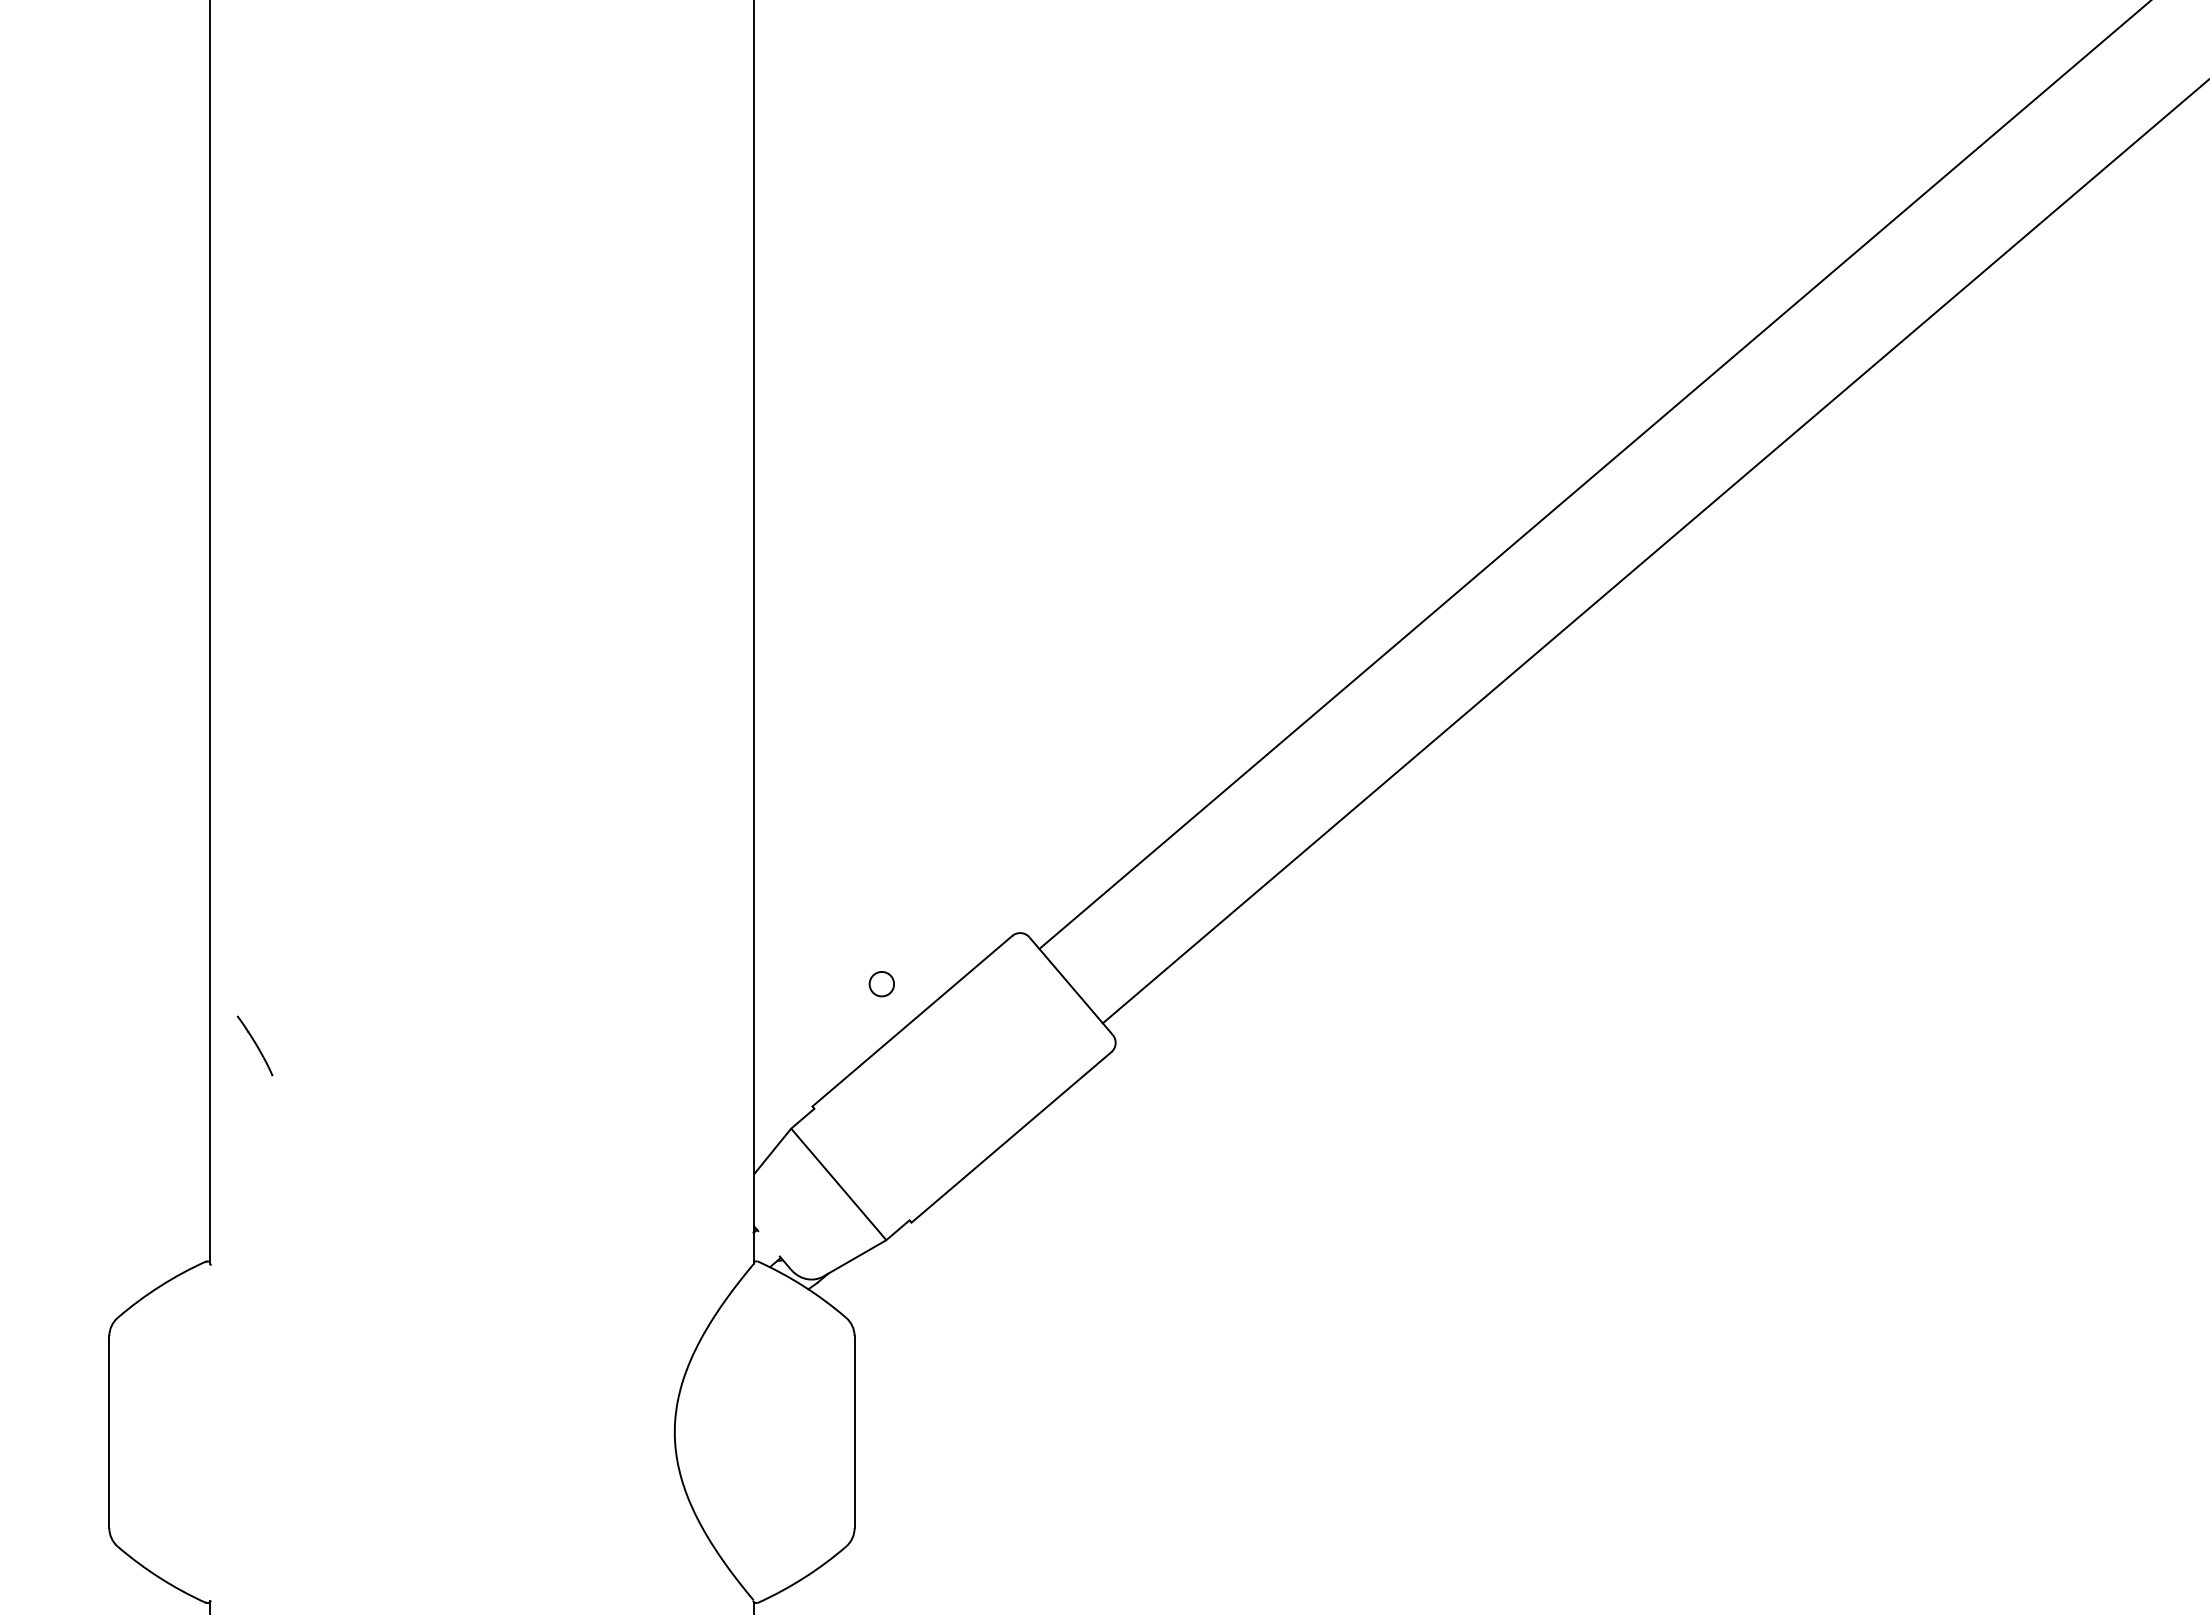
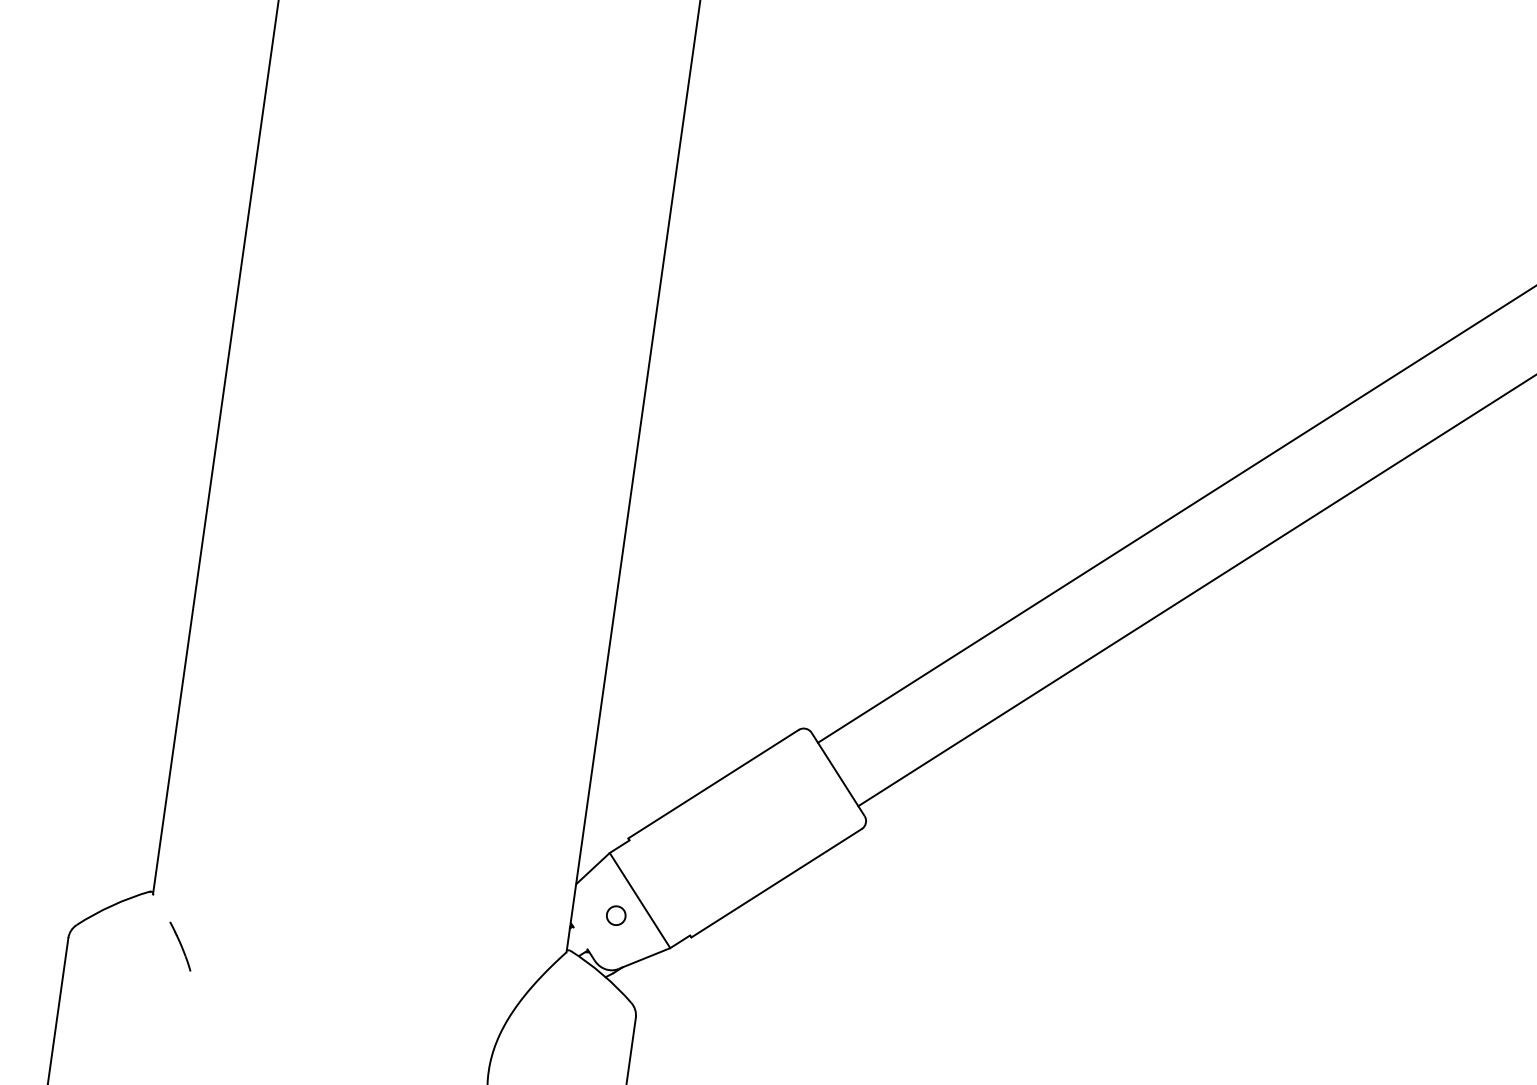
part: (881, 984) -> (615, 915), moved
part: (254, 1045) -> (179, 946), moved

